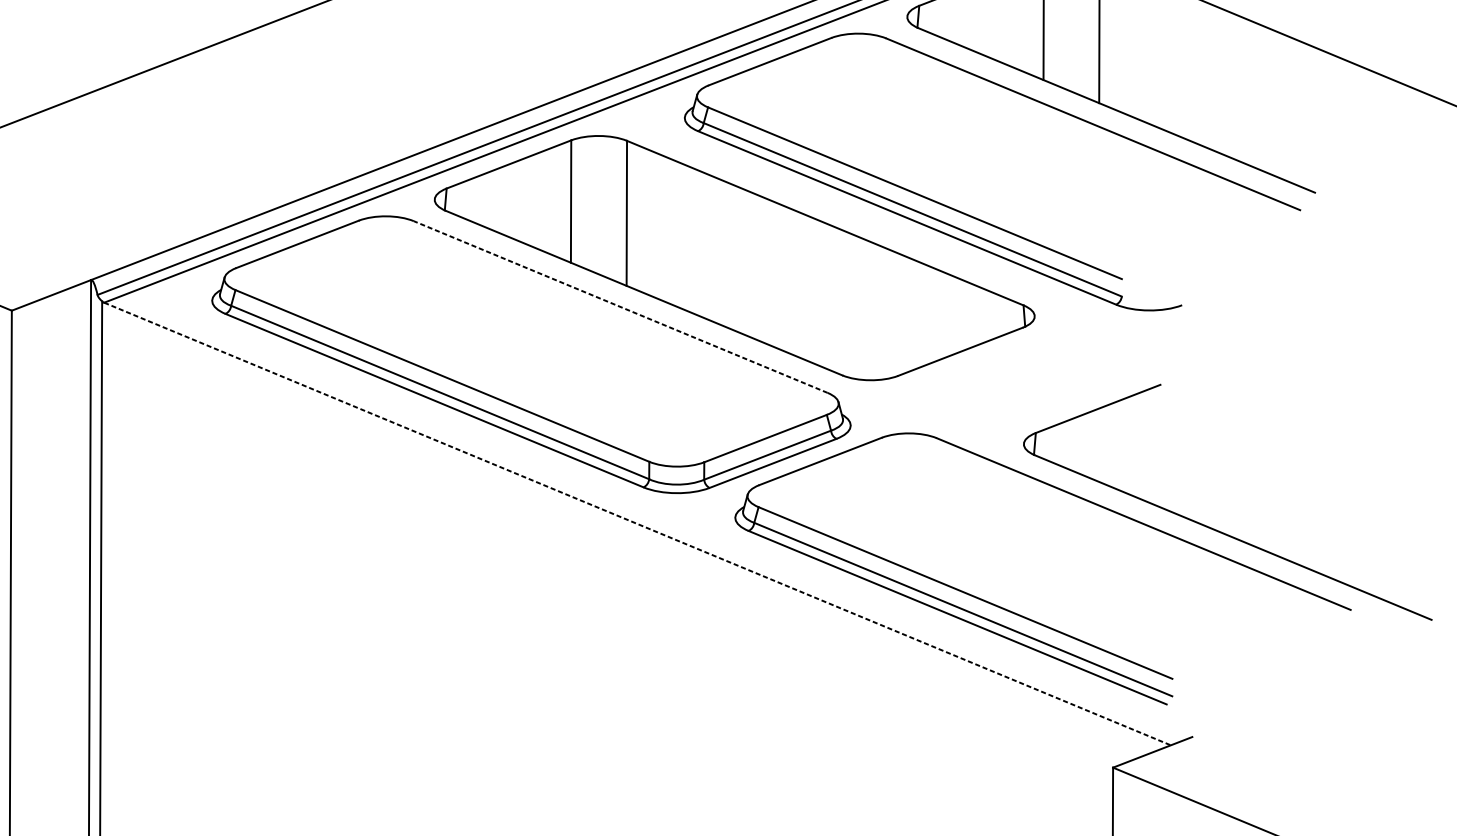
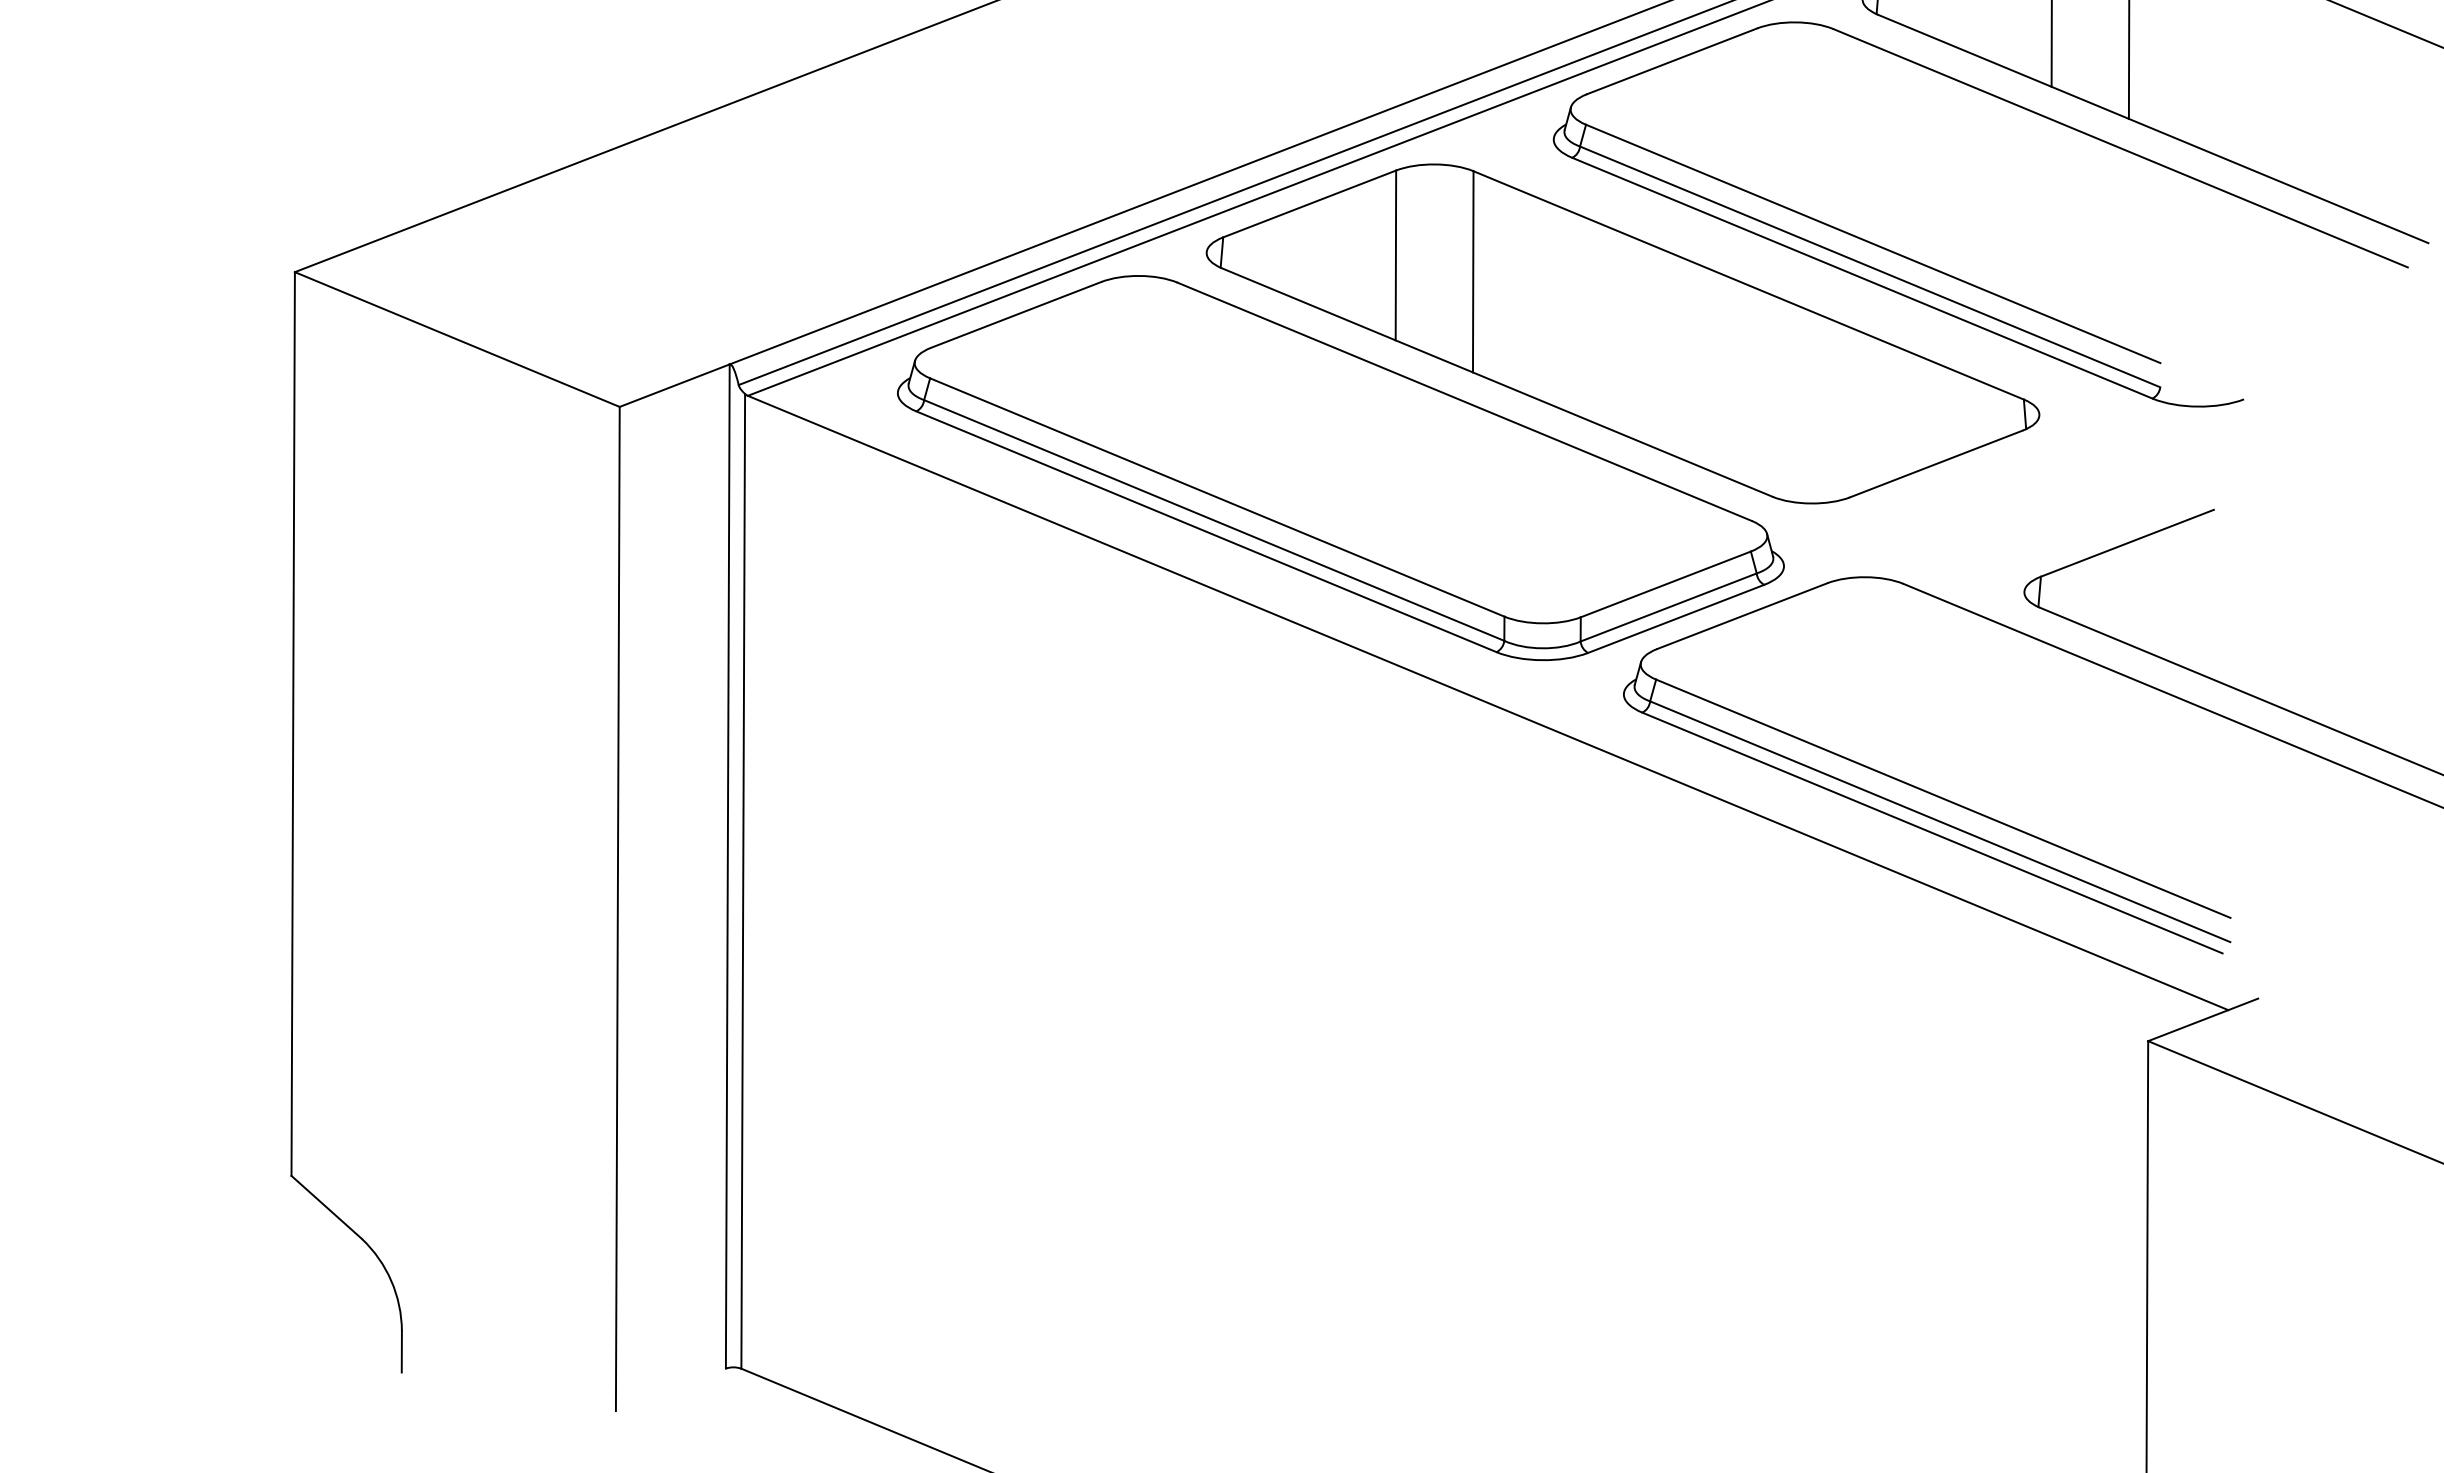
line: (620, 306) -> (1464, 401), dashed -> solid
line: (637, 524) -> (1488, 703), dashed -> solid

